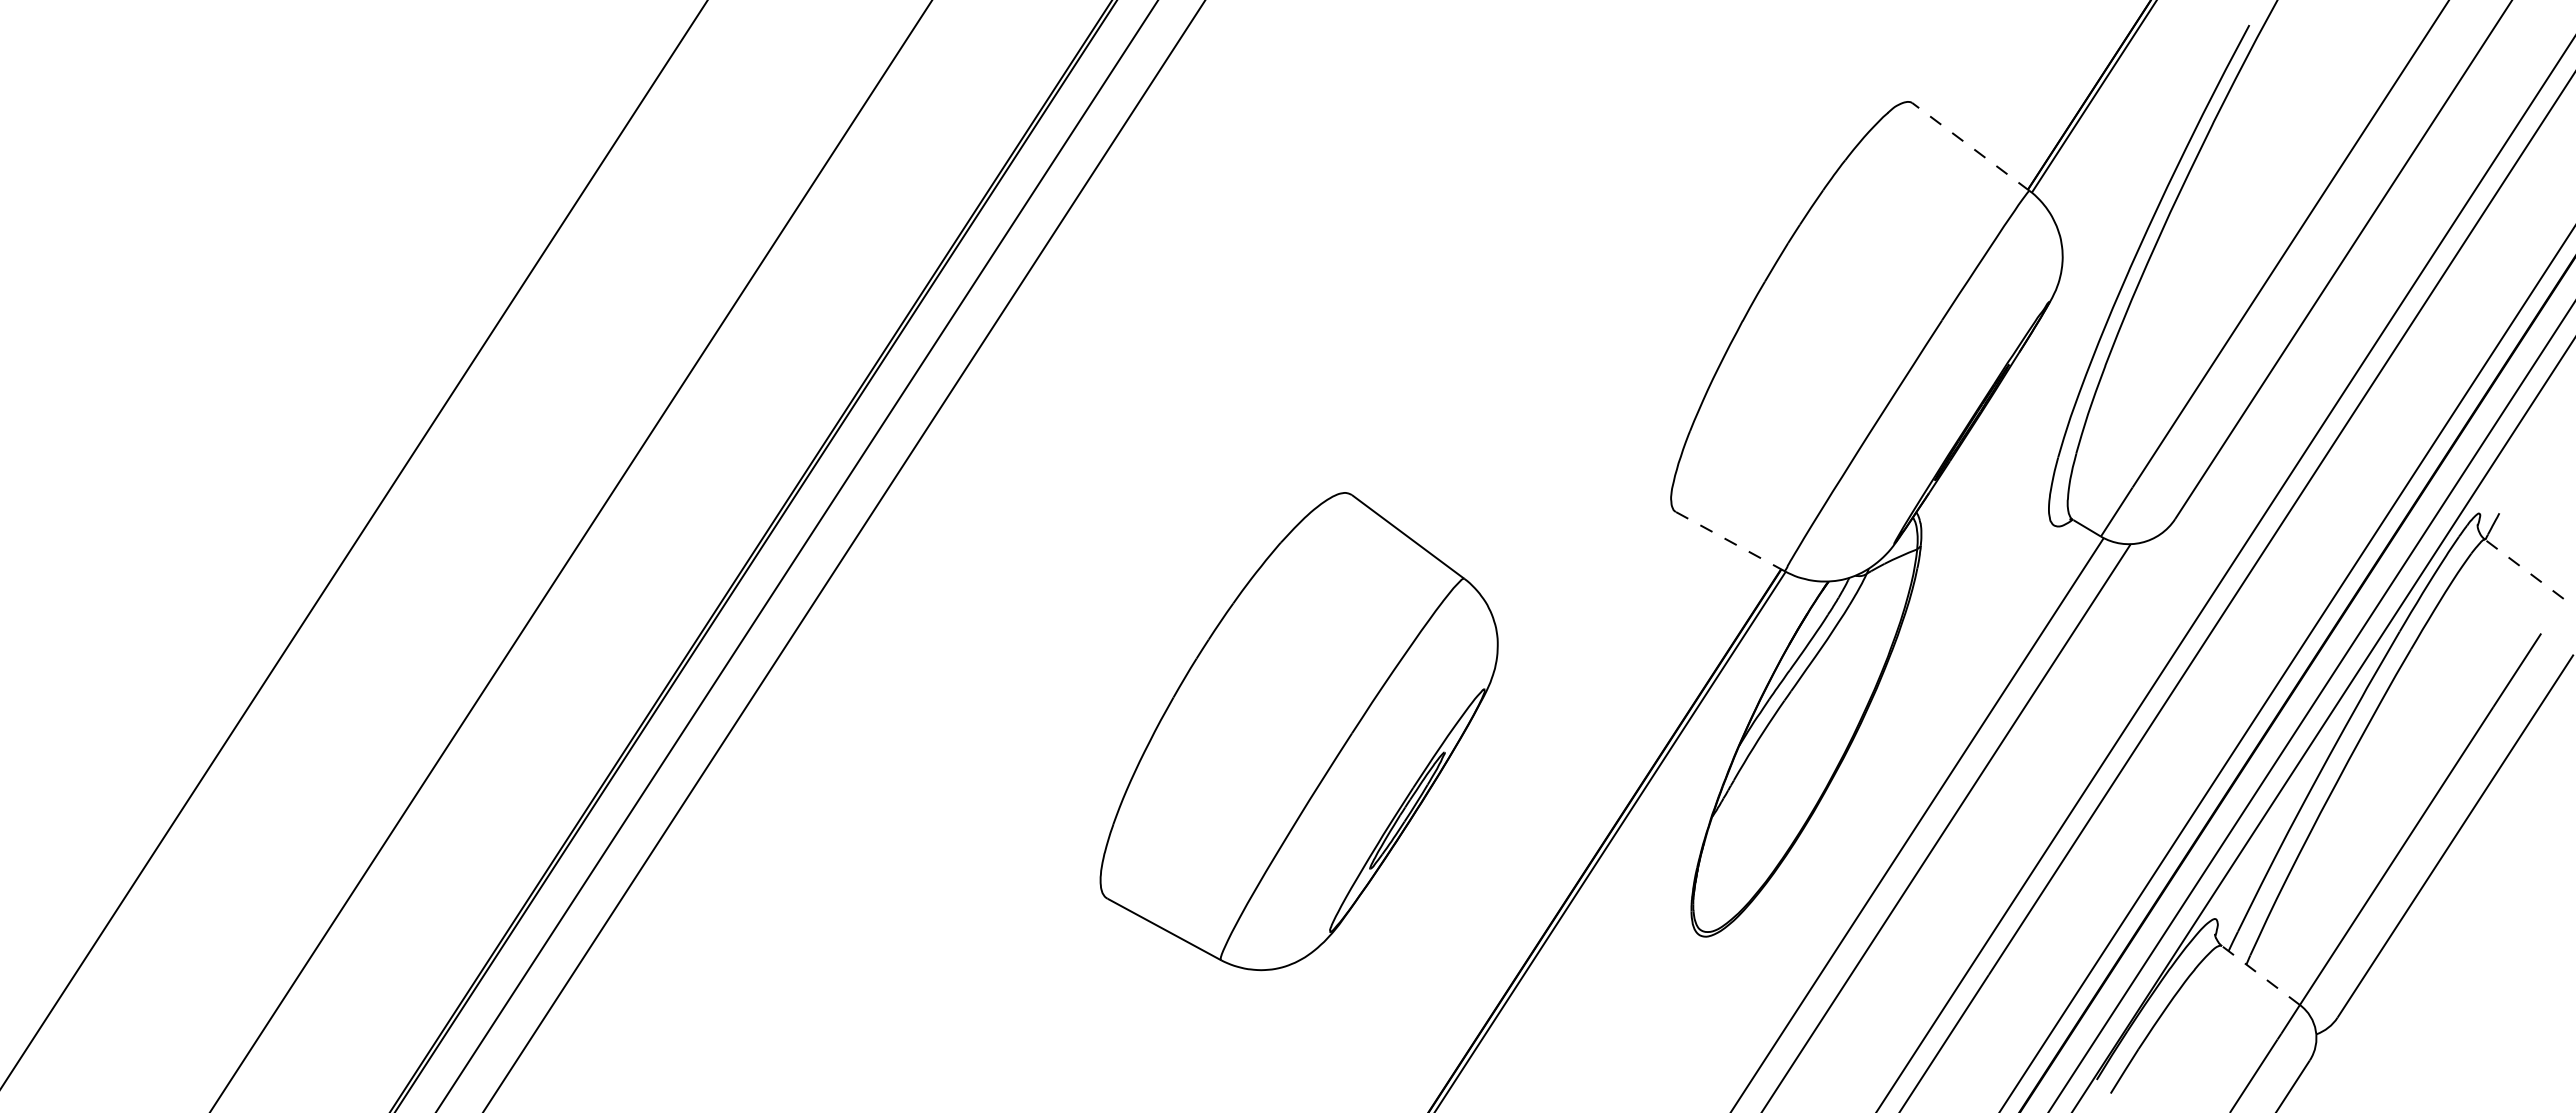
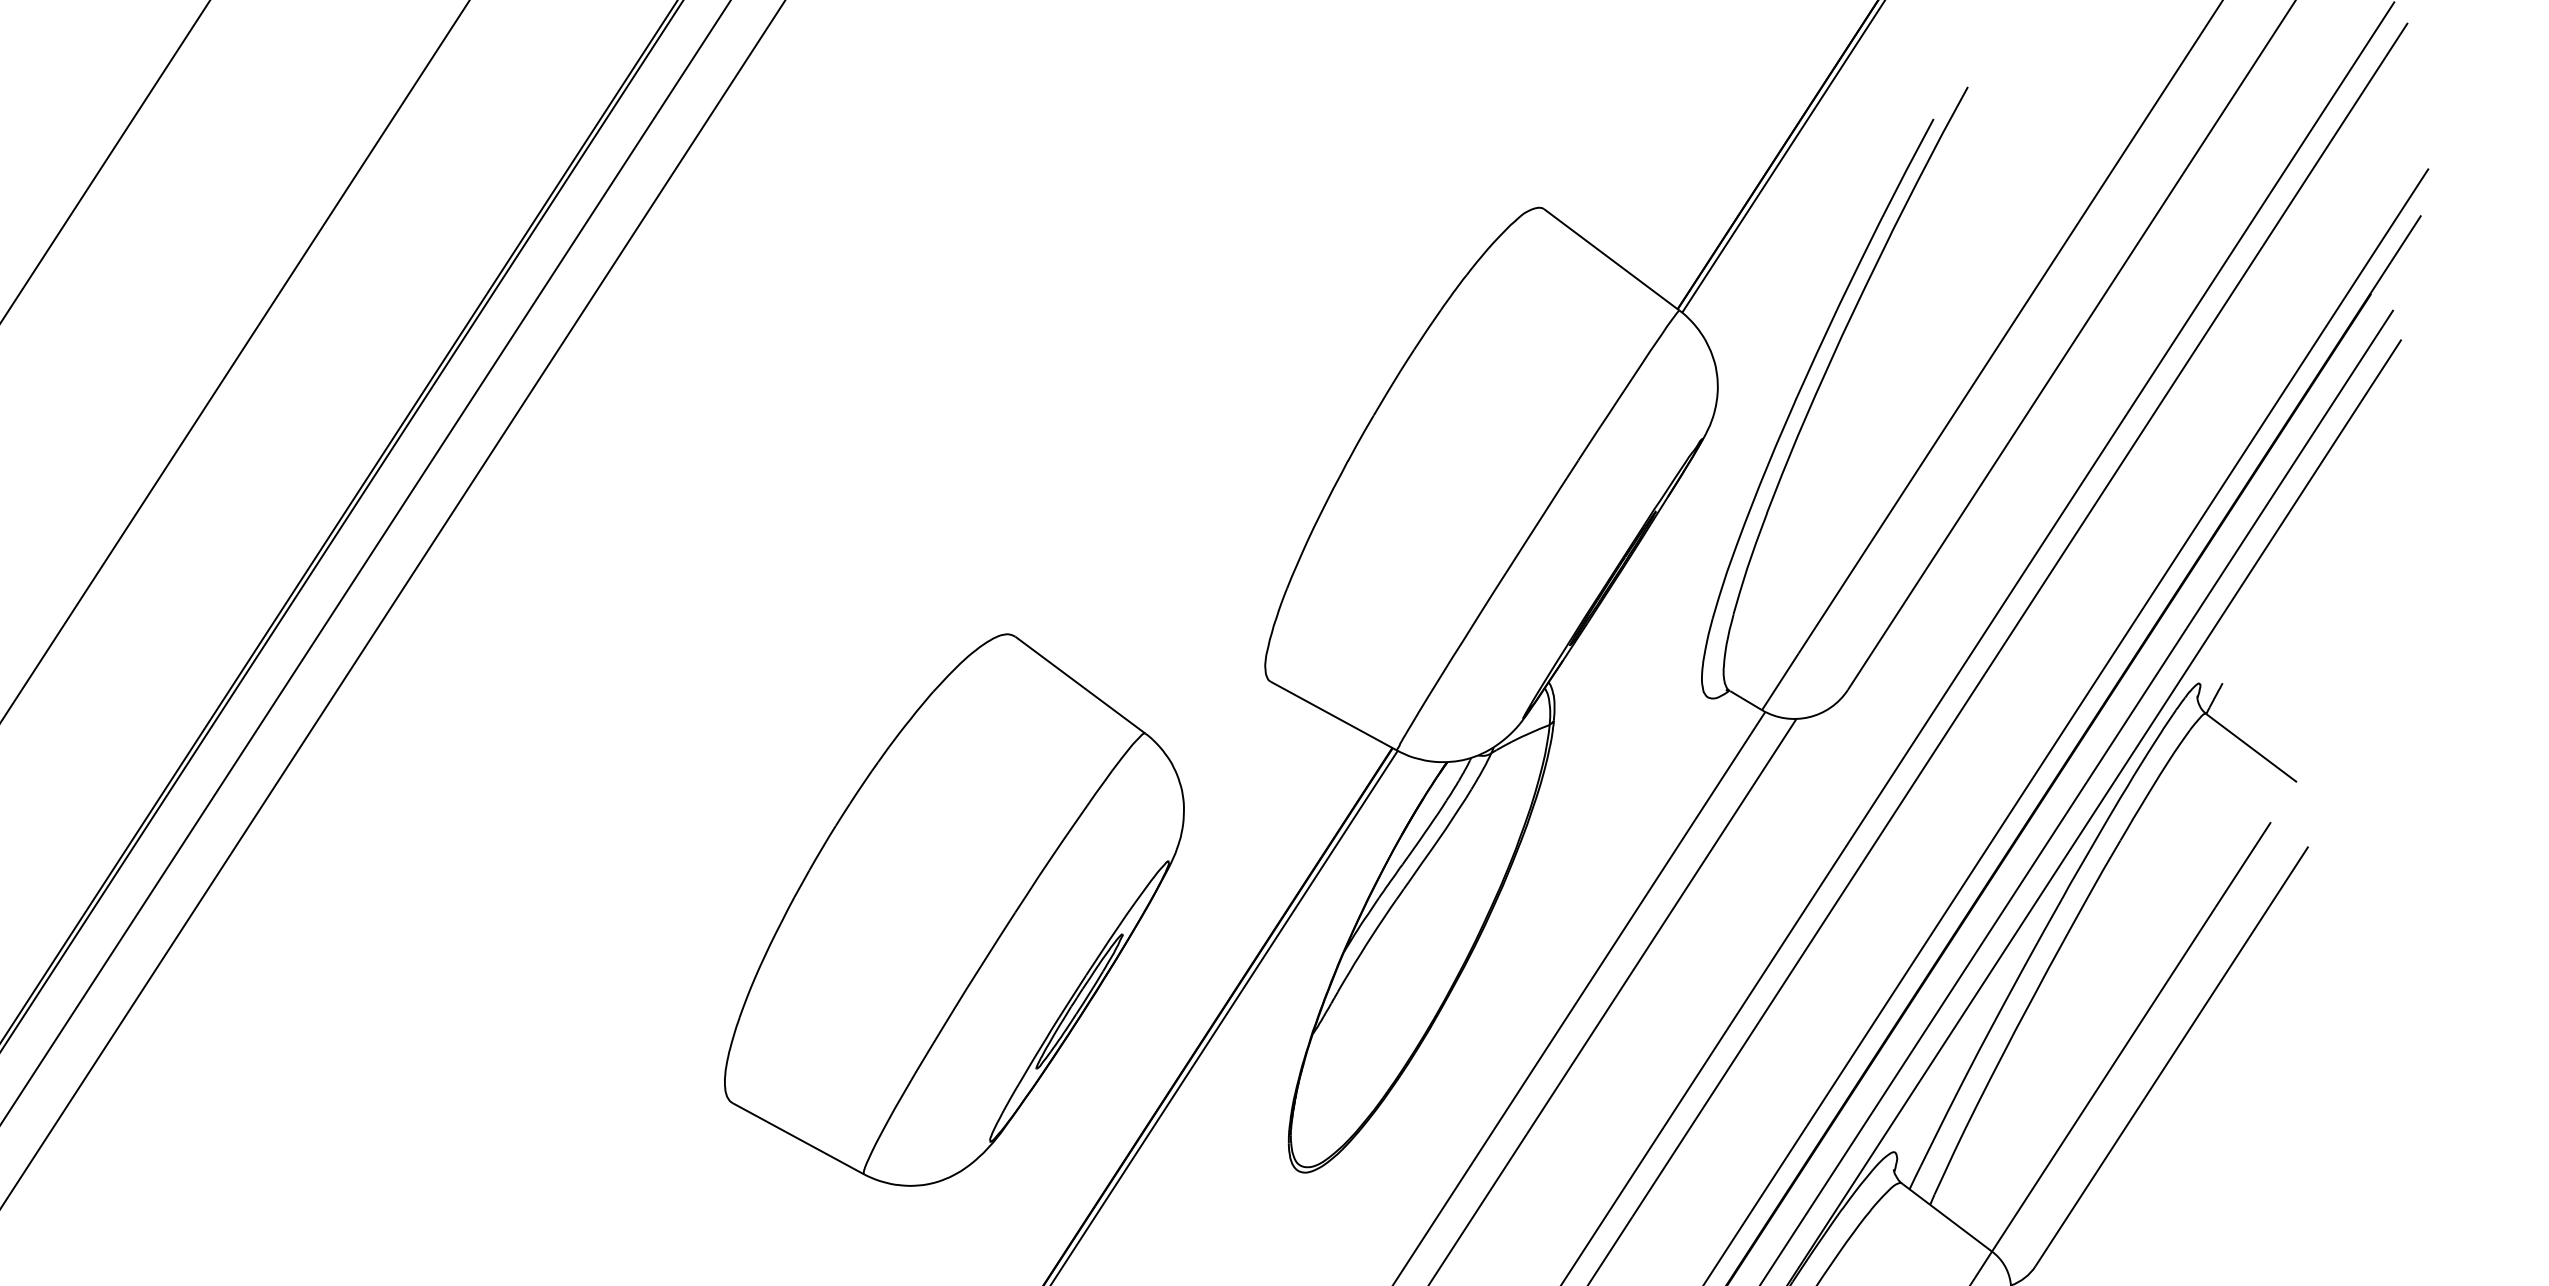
line: (1970, 146) -> (1611, 259), dashed -> solid
line: (1730, 541) -> (1333, 715), dashed -> solid
line: (2524, 569) -> (2251, 748), dashed -> solid
part: (1298, 731) -> (953, 910), moved
line: (2260, 975) -> (1946, 1217), dashed -> solid

